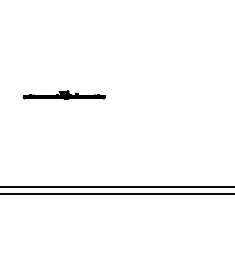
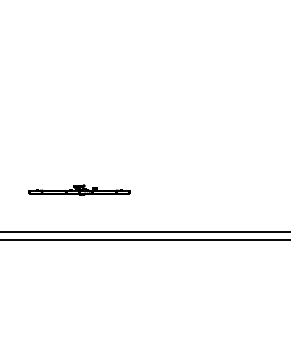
part: (64, 94) -> (79, 189), moved

